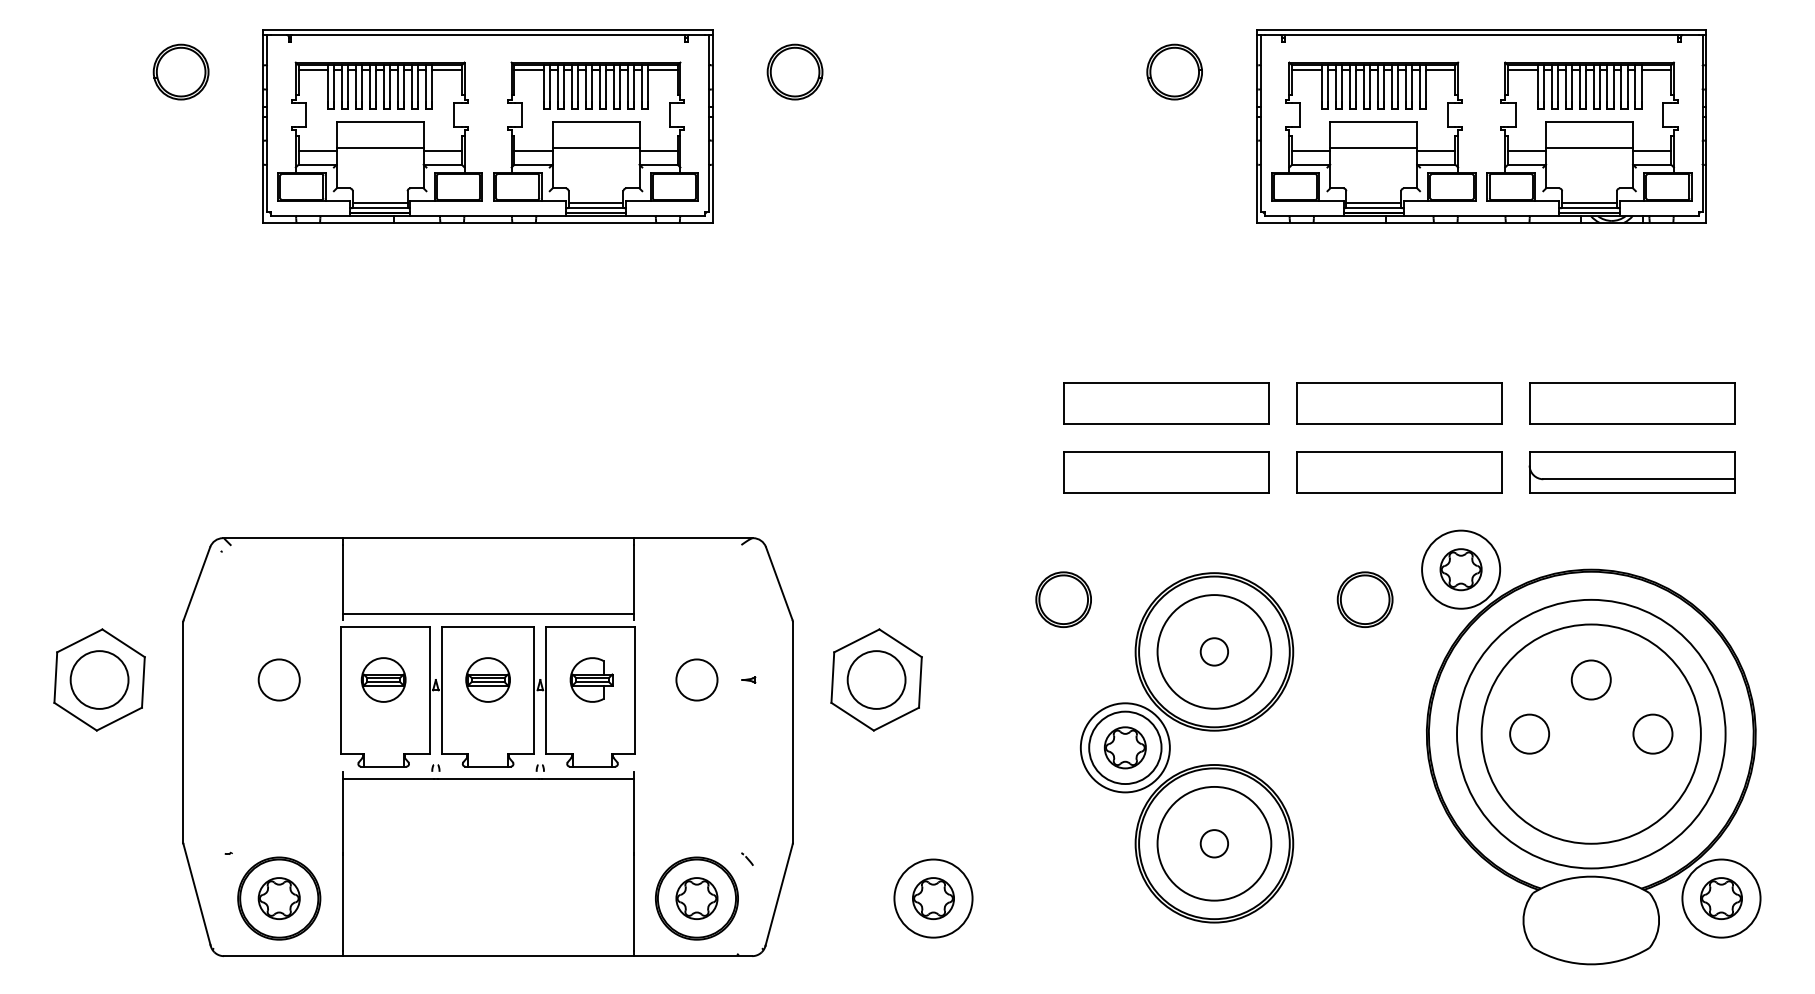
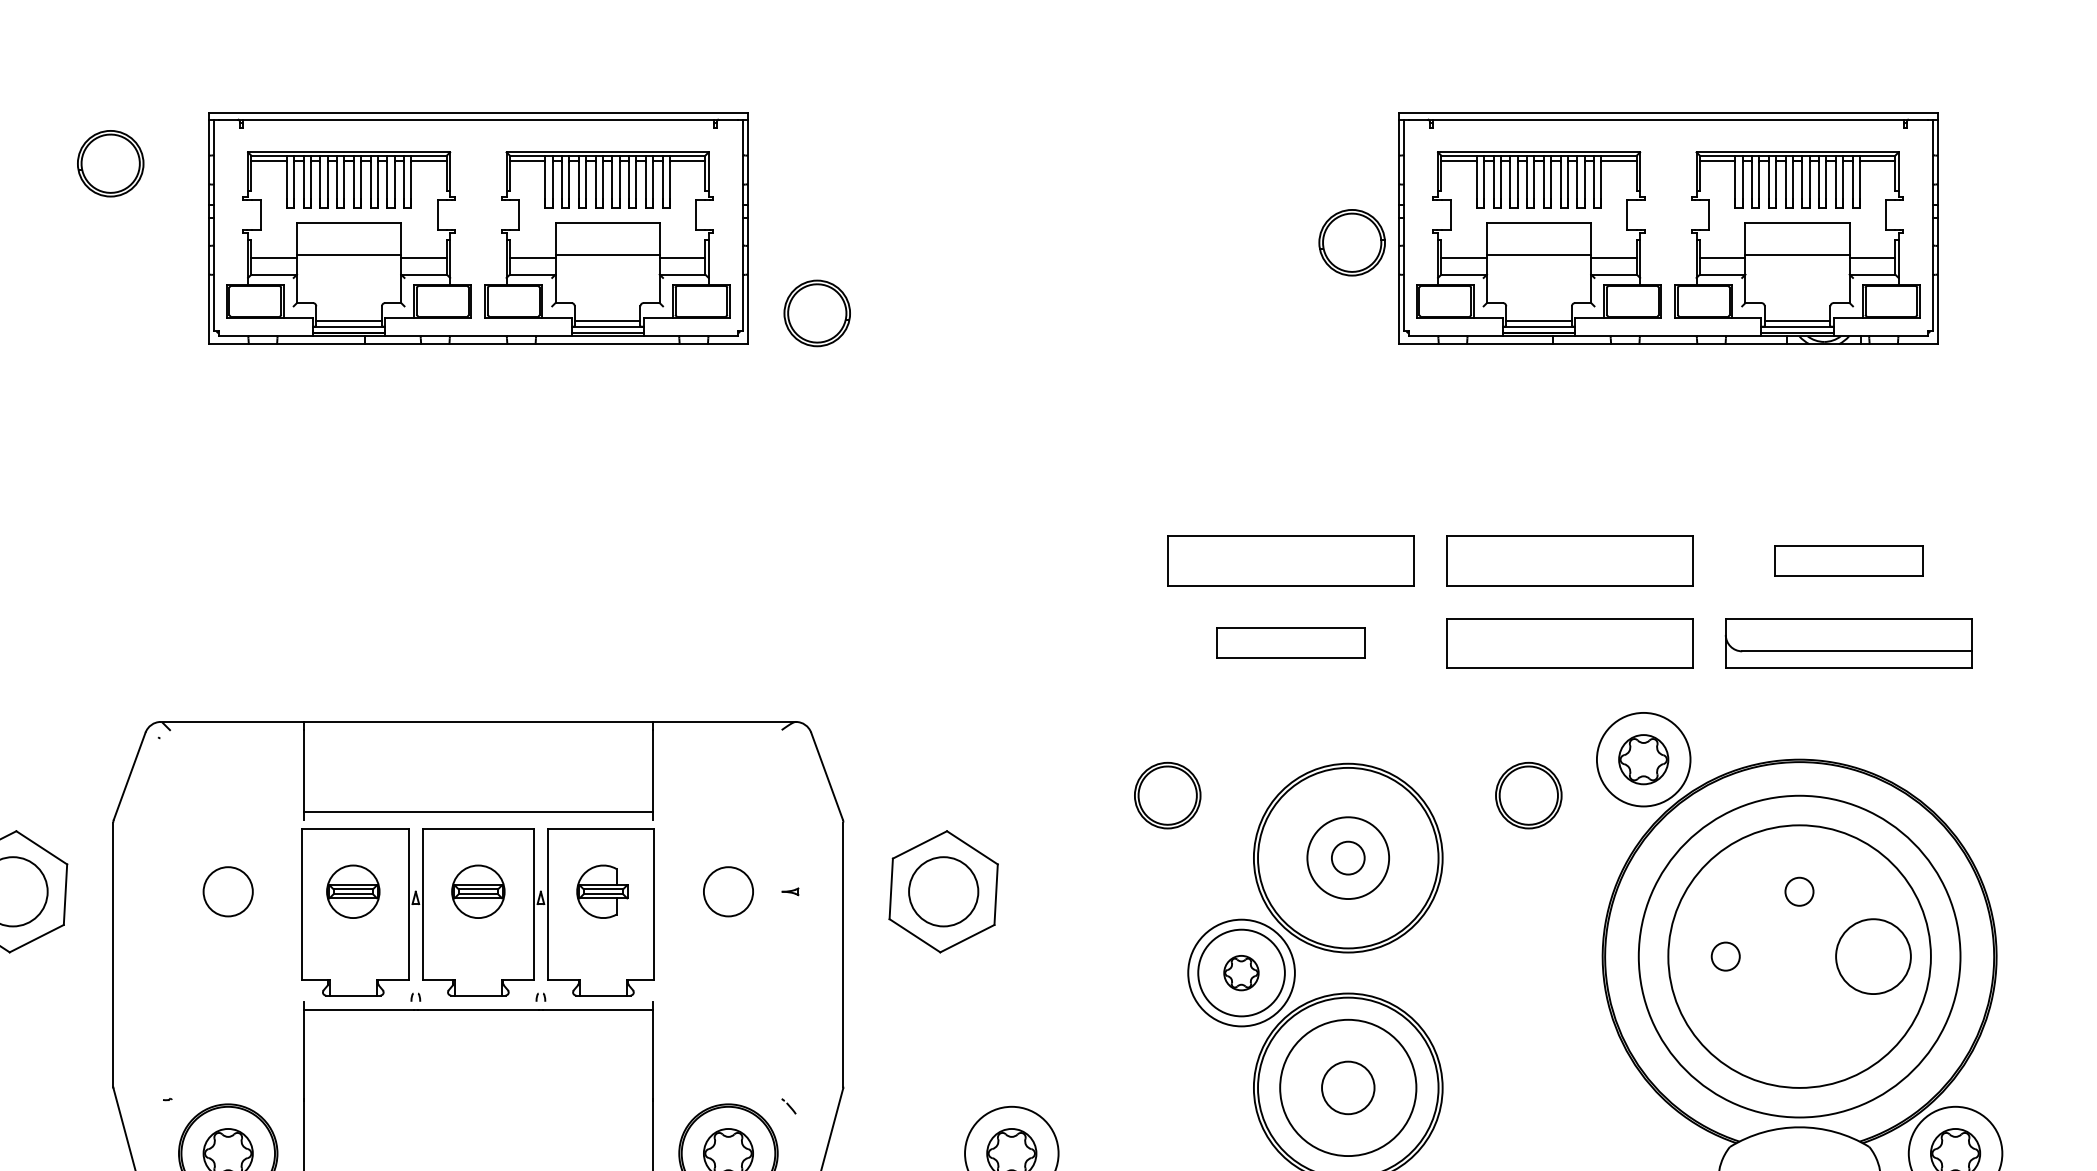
part: (794, 71) -> (816, 312), moved
part: (1174, 71) -> (1351, 242), moved
part: (1632, 403) -> (1848, 560), size x0.6
part: (1166, 472) -> (1290, 643), size x0.6
circle: (1214, 651) -> (1348, 857), size x0.6
circle: (1590, 679) -> (1798, 891), size x0.6
circle: (1529, 733) -> (1725, 955), size x0.6
circle: (1652, 733) -> (1872, 955), size x1.6
part: (1124, 747) -> (1240, 972), size x0.7
circle: (1214, 843) -> (1348, 1087), size x1.6

